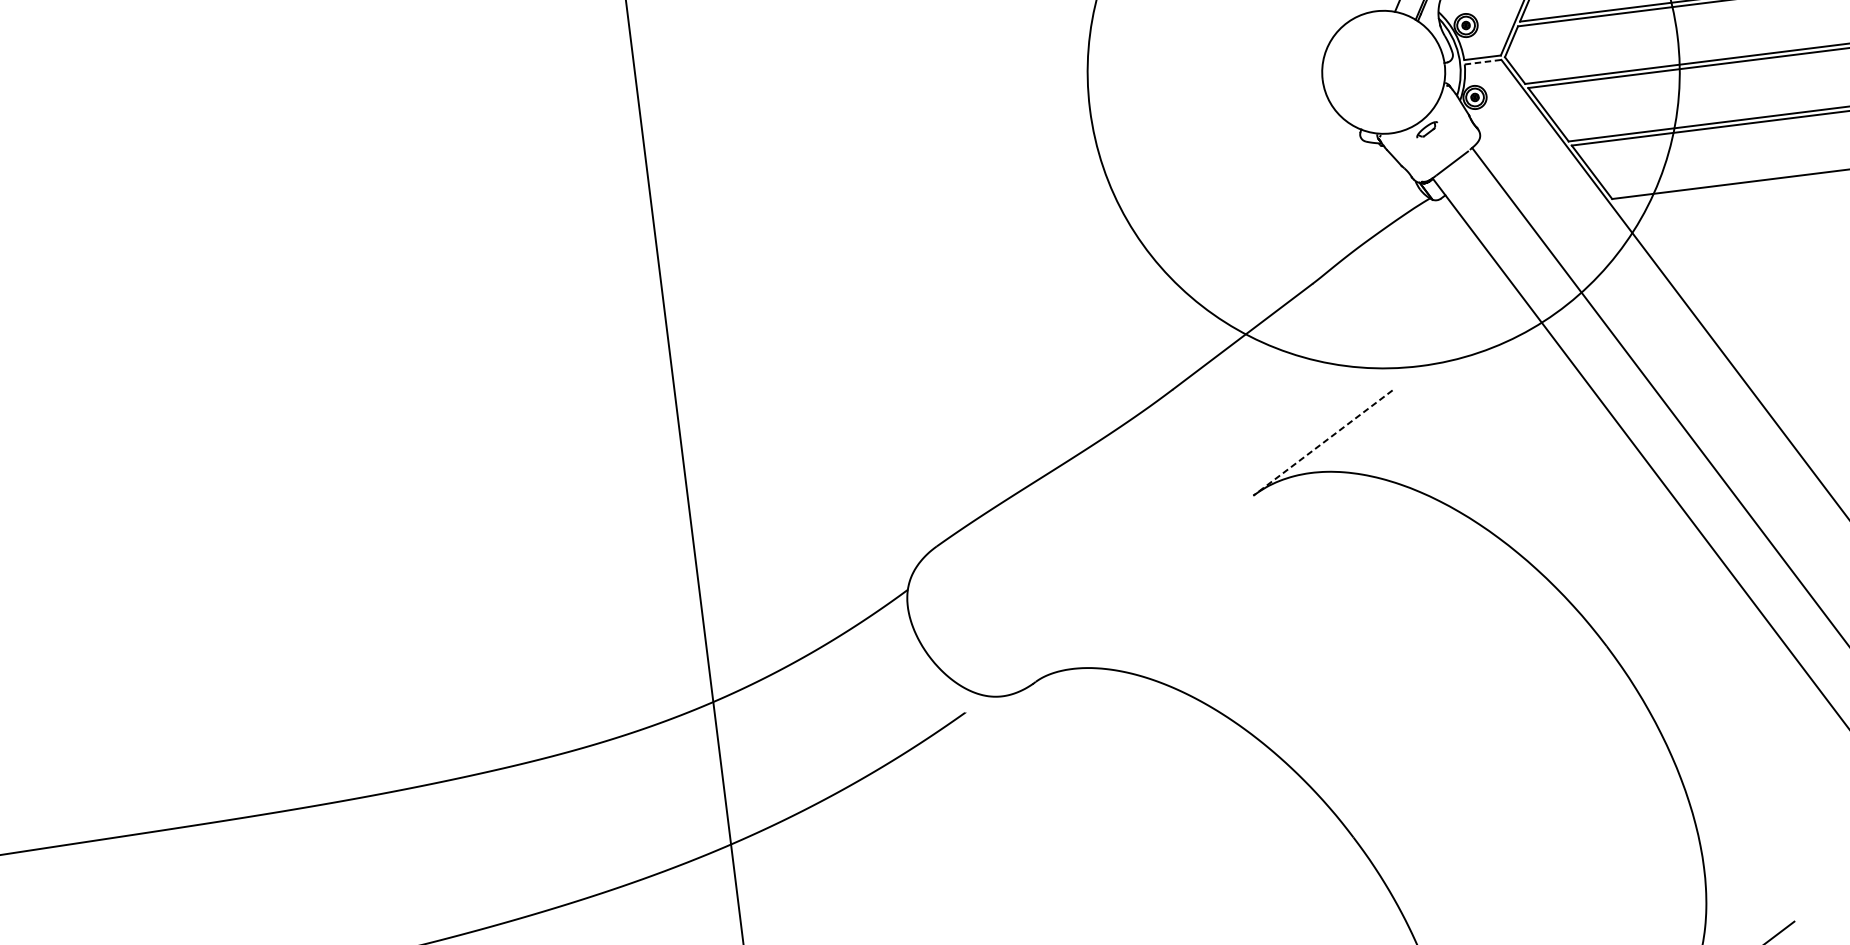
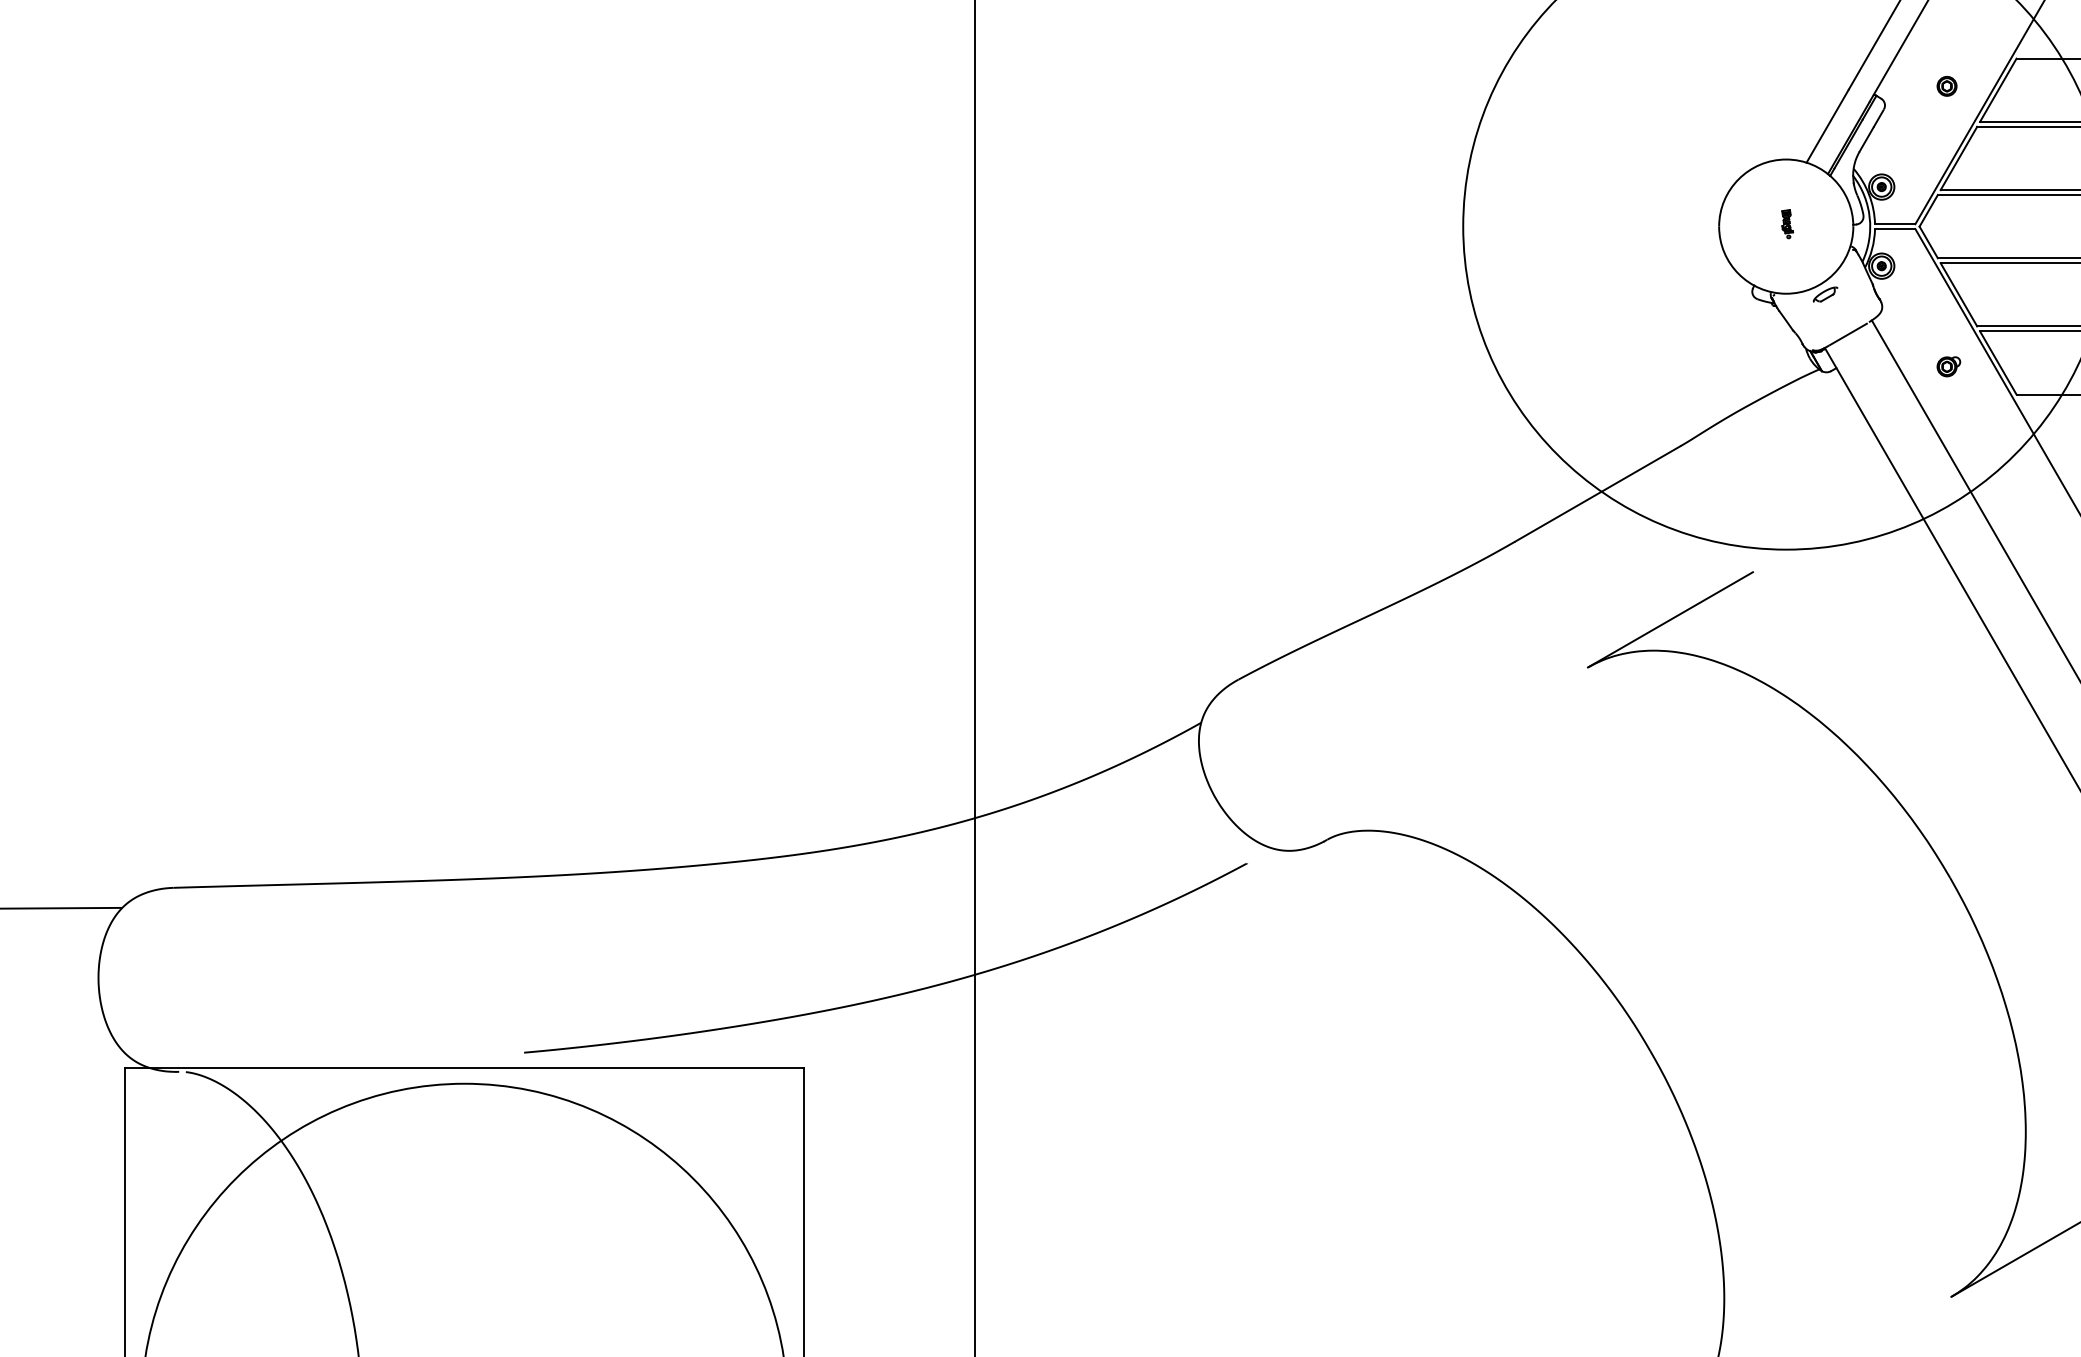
line: (1483, 62) -> (1895, 229), dashed -> solid
part: (1384, 70) -> (1787, 224), added
part: (1547, 181) -> (1948, 366), added
line: (1323, 443) -> (1670, 620), dashed -> solid

